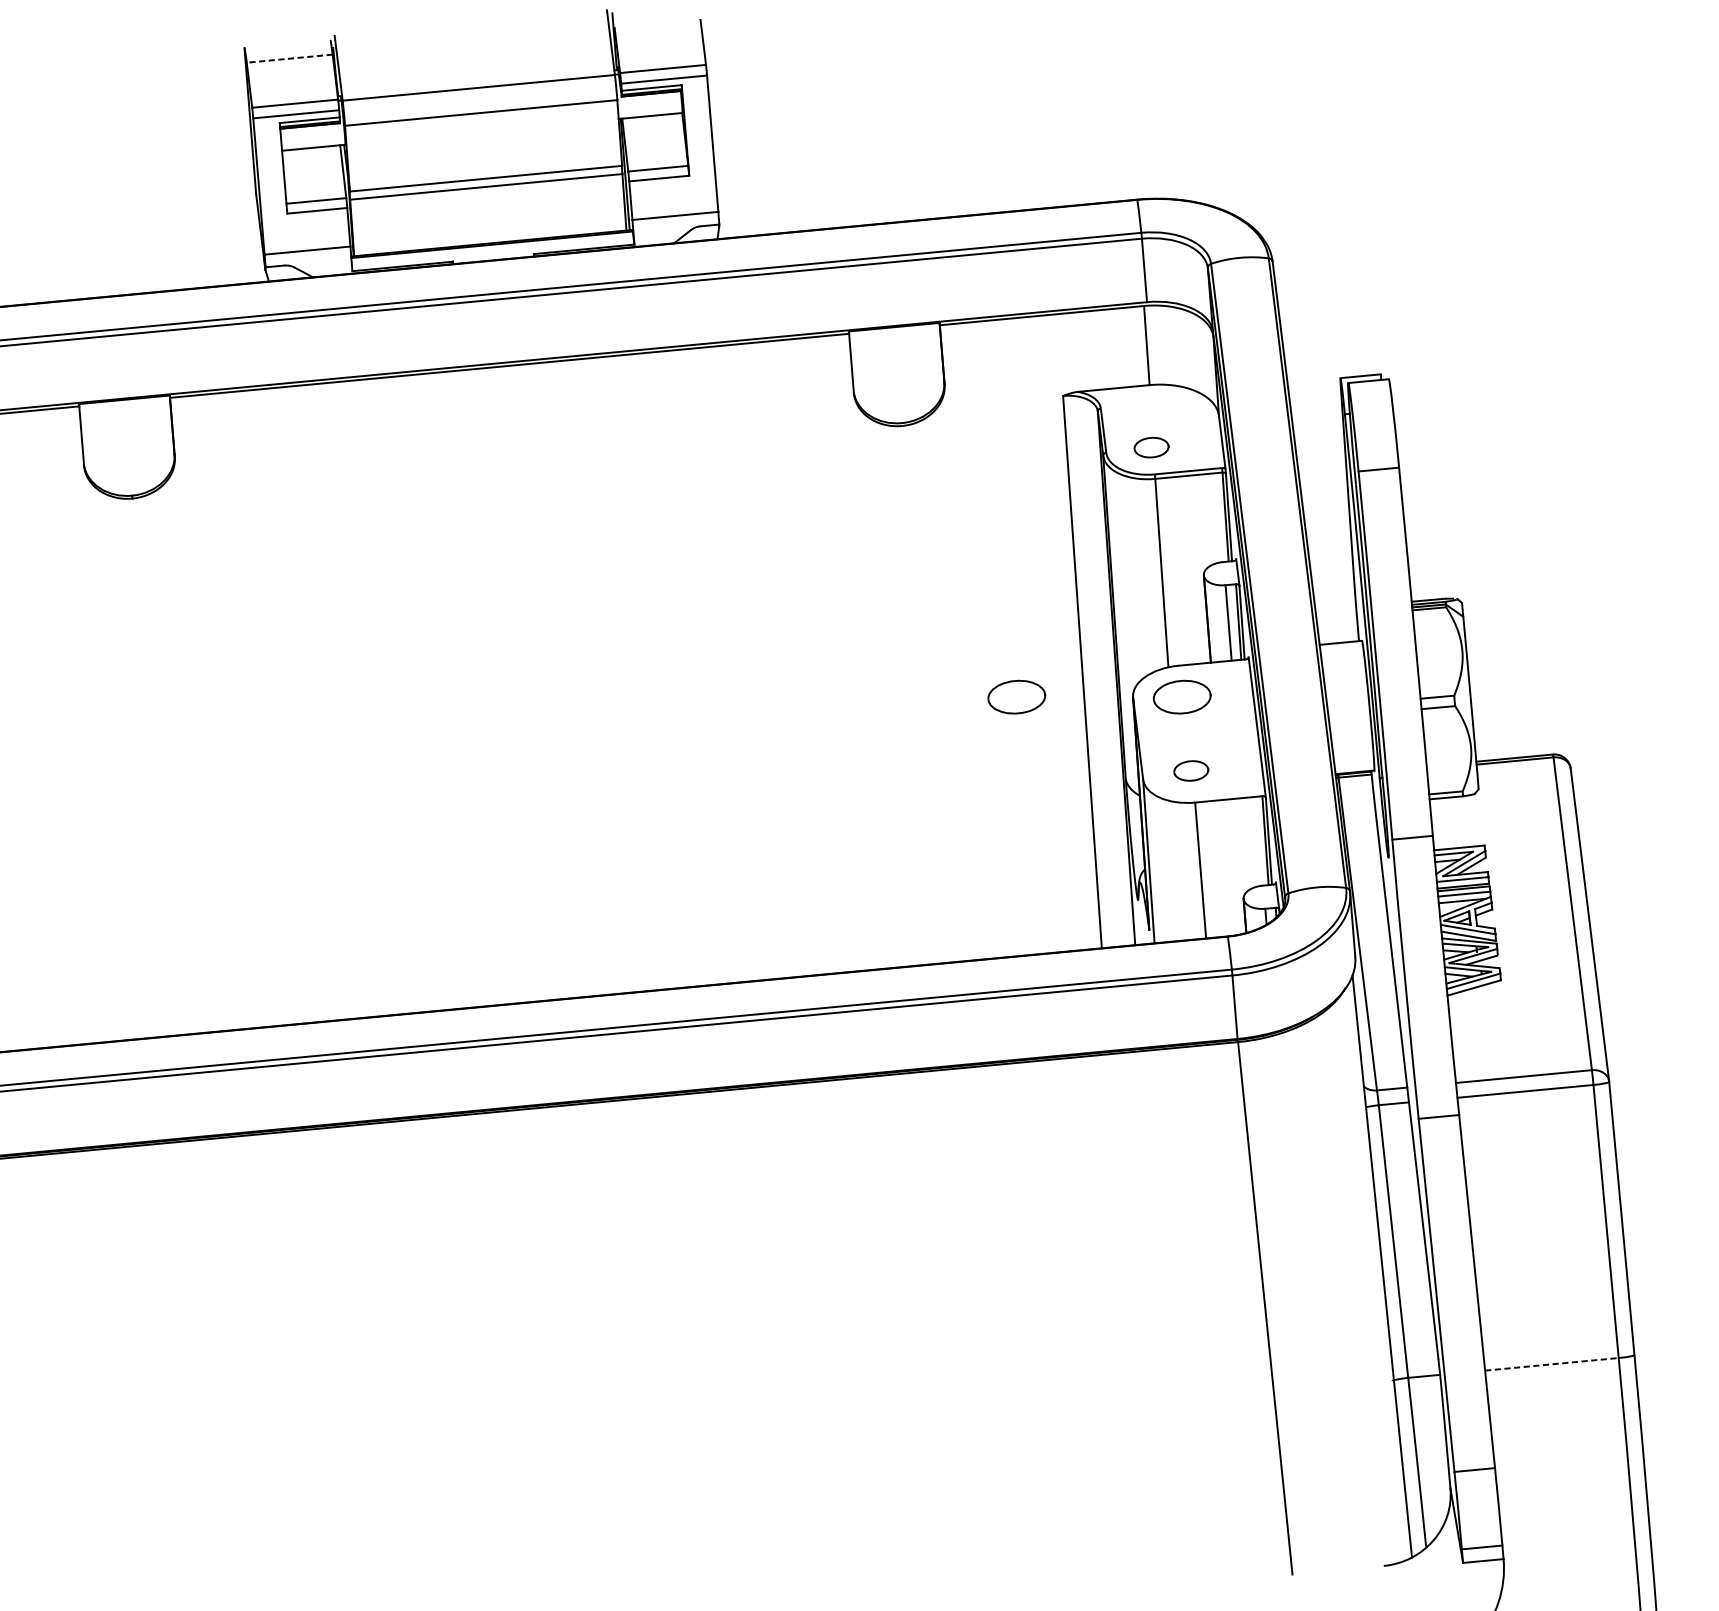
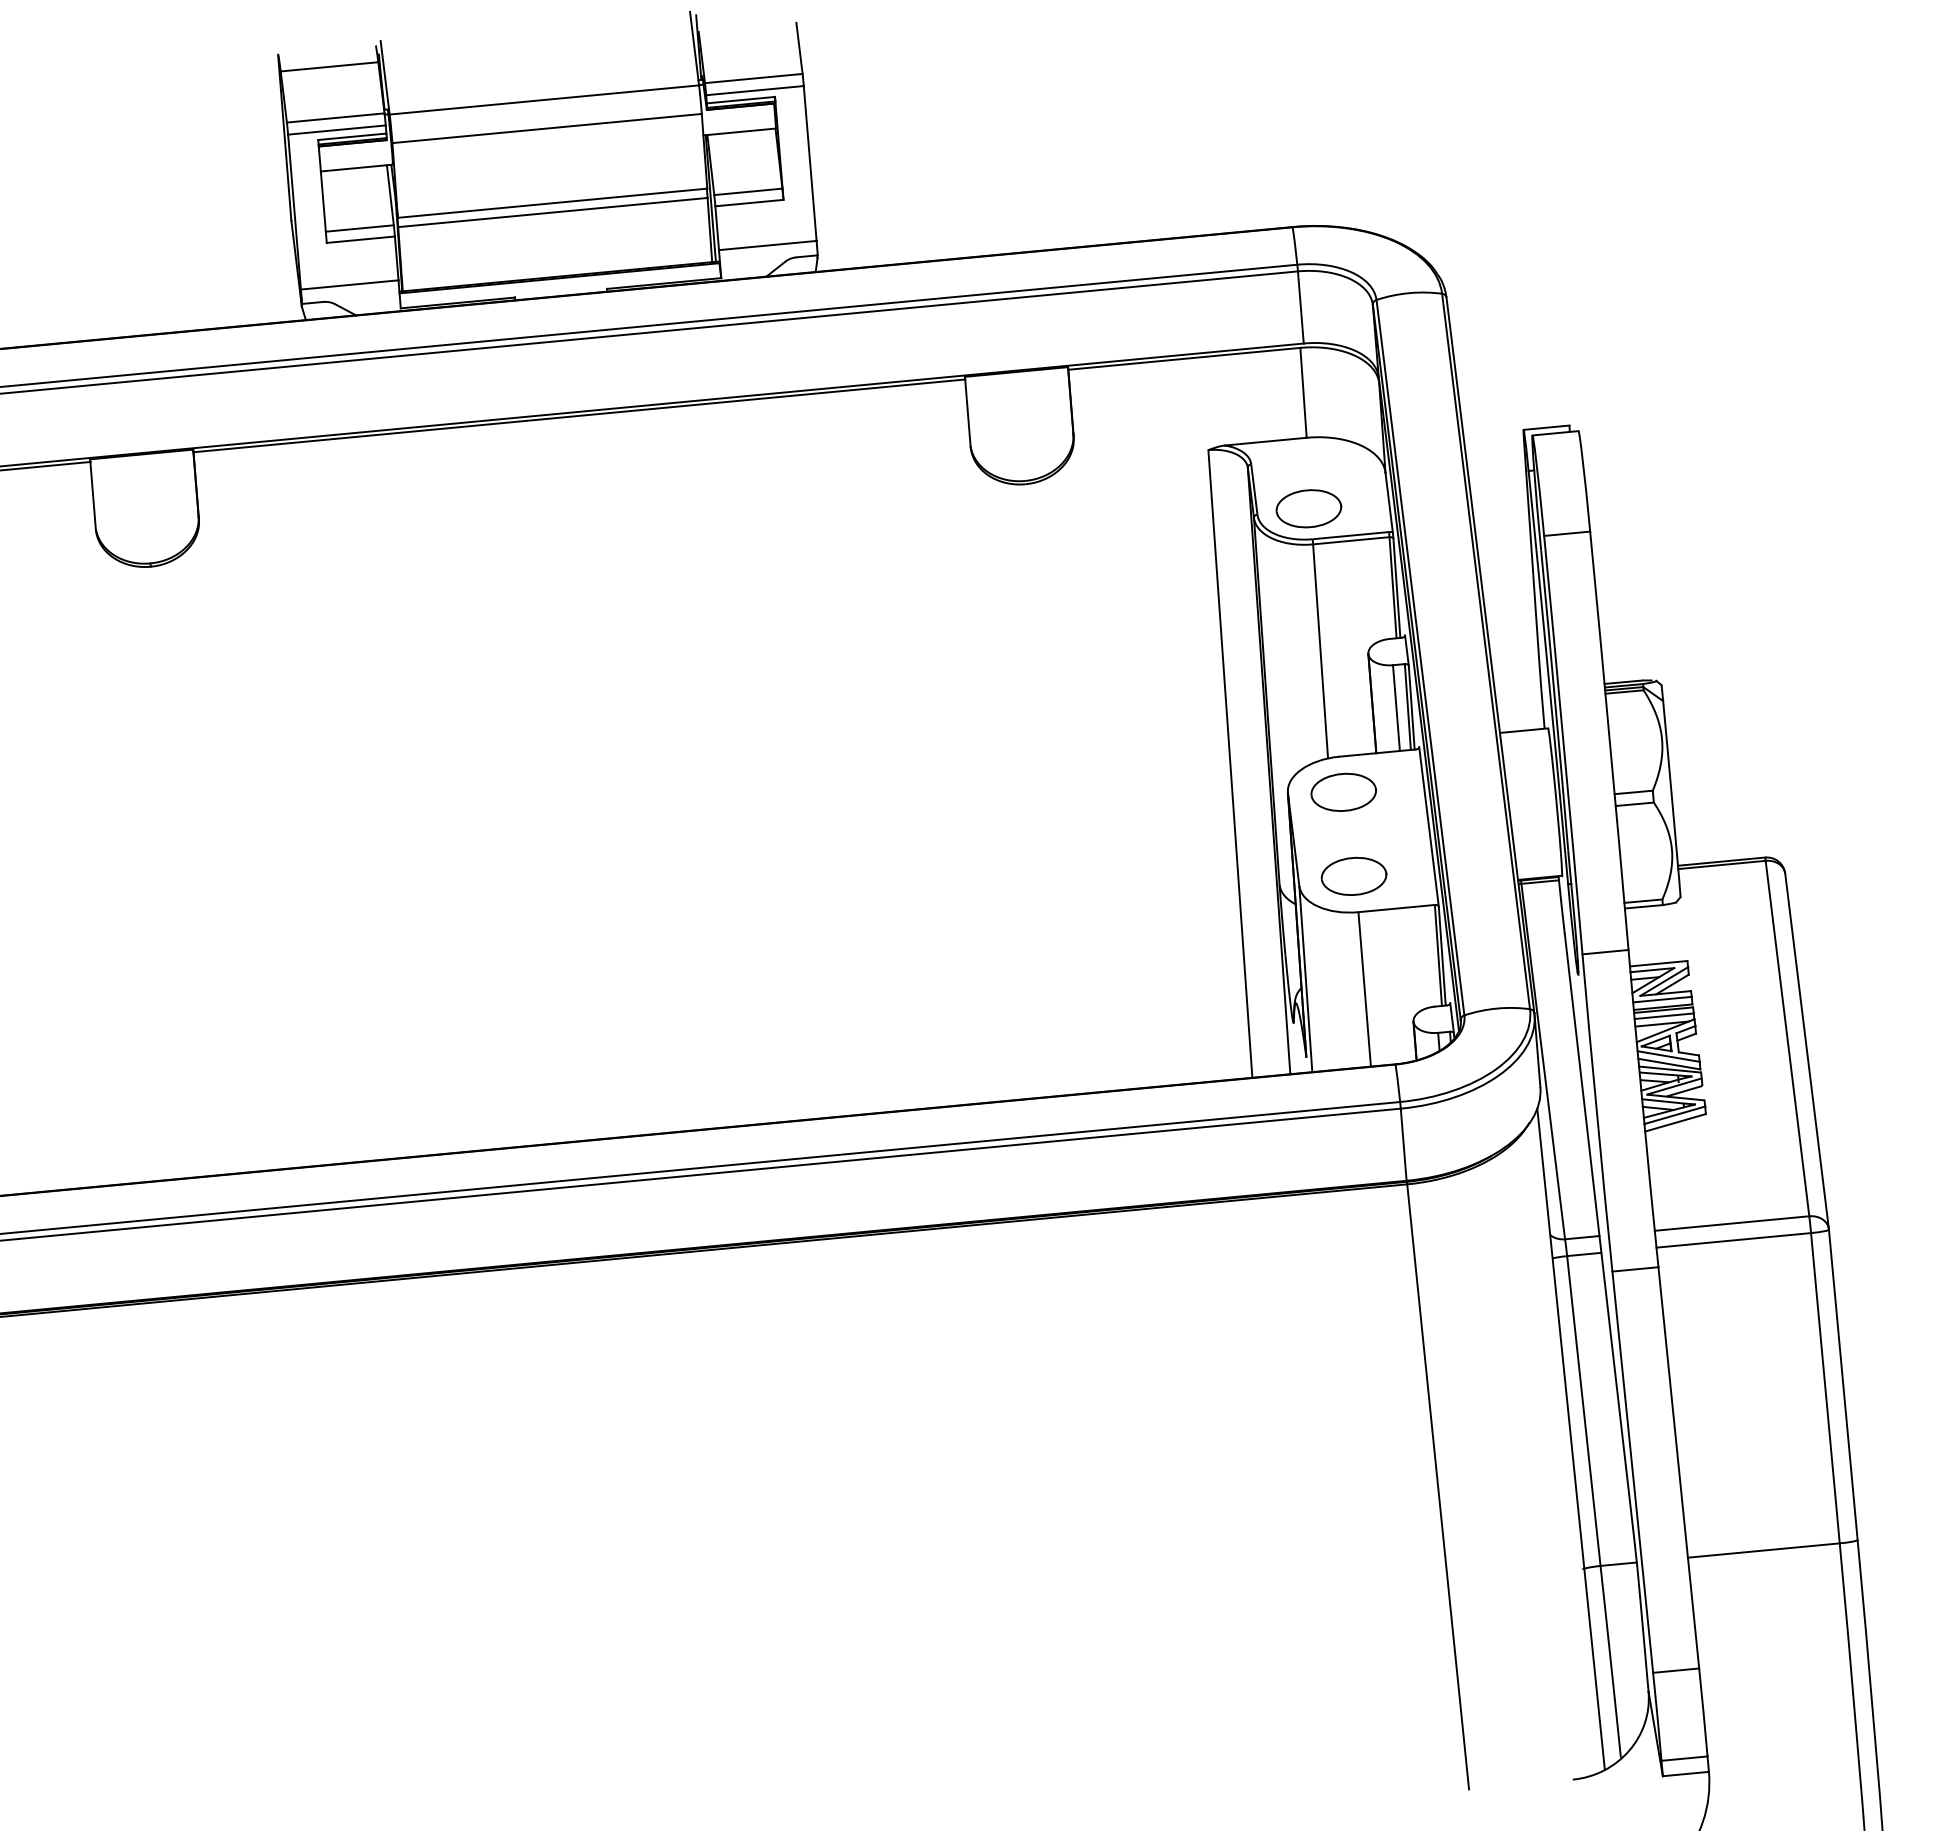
line: (289, 58) -> (329, 66), dashed -> solid
part: (1151, 447) -> (1308, 508), size x1.67
part: (1016, 696) -> (1155, 791), removed
part: (1190, 770) -> (1353, 875), size x1.67
line: (1552, 1364) -> (1764, 1550), dashed -> solid

